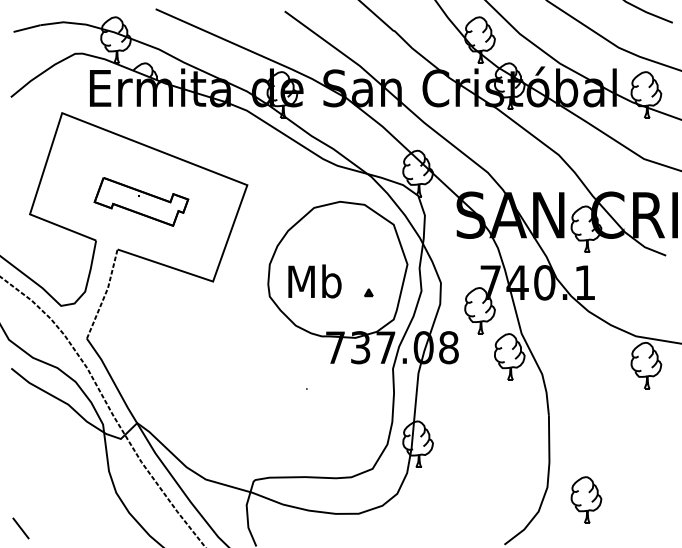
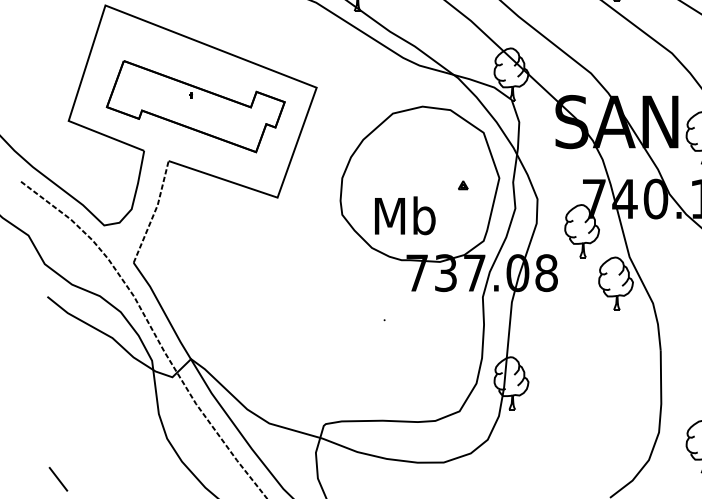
part: (141, 201) -> (195, 106), size x1.67
text: (314, 281) -> (404, 215), moved
part: (368, 292) -> (462, 185), moved

